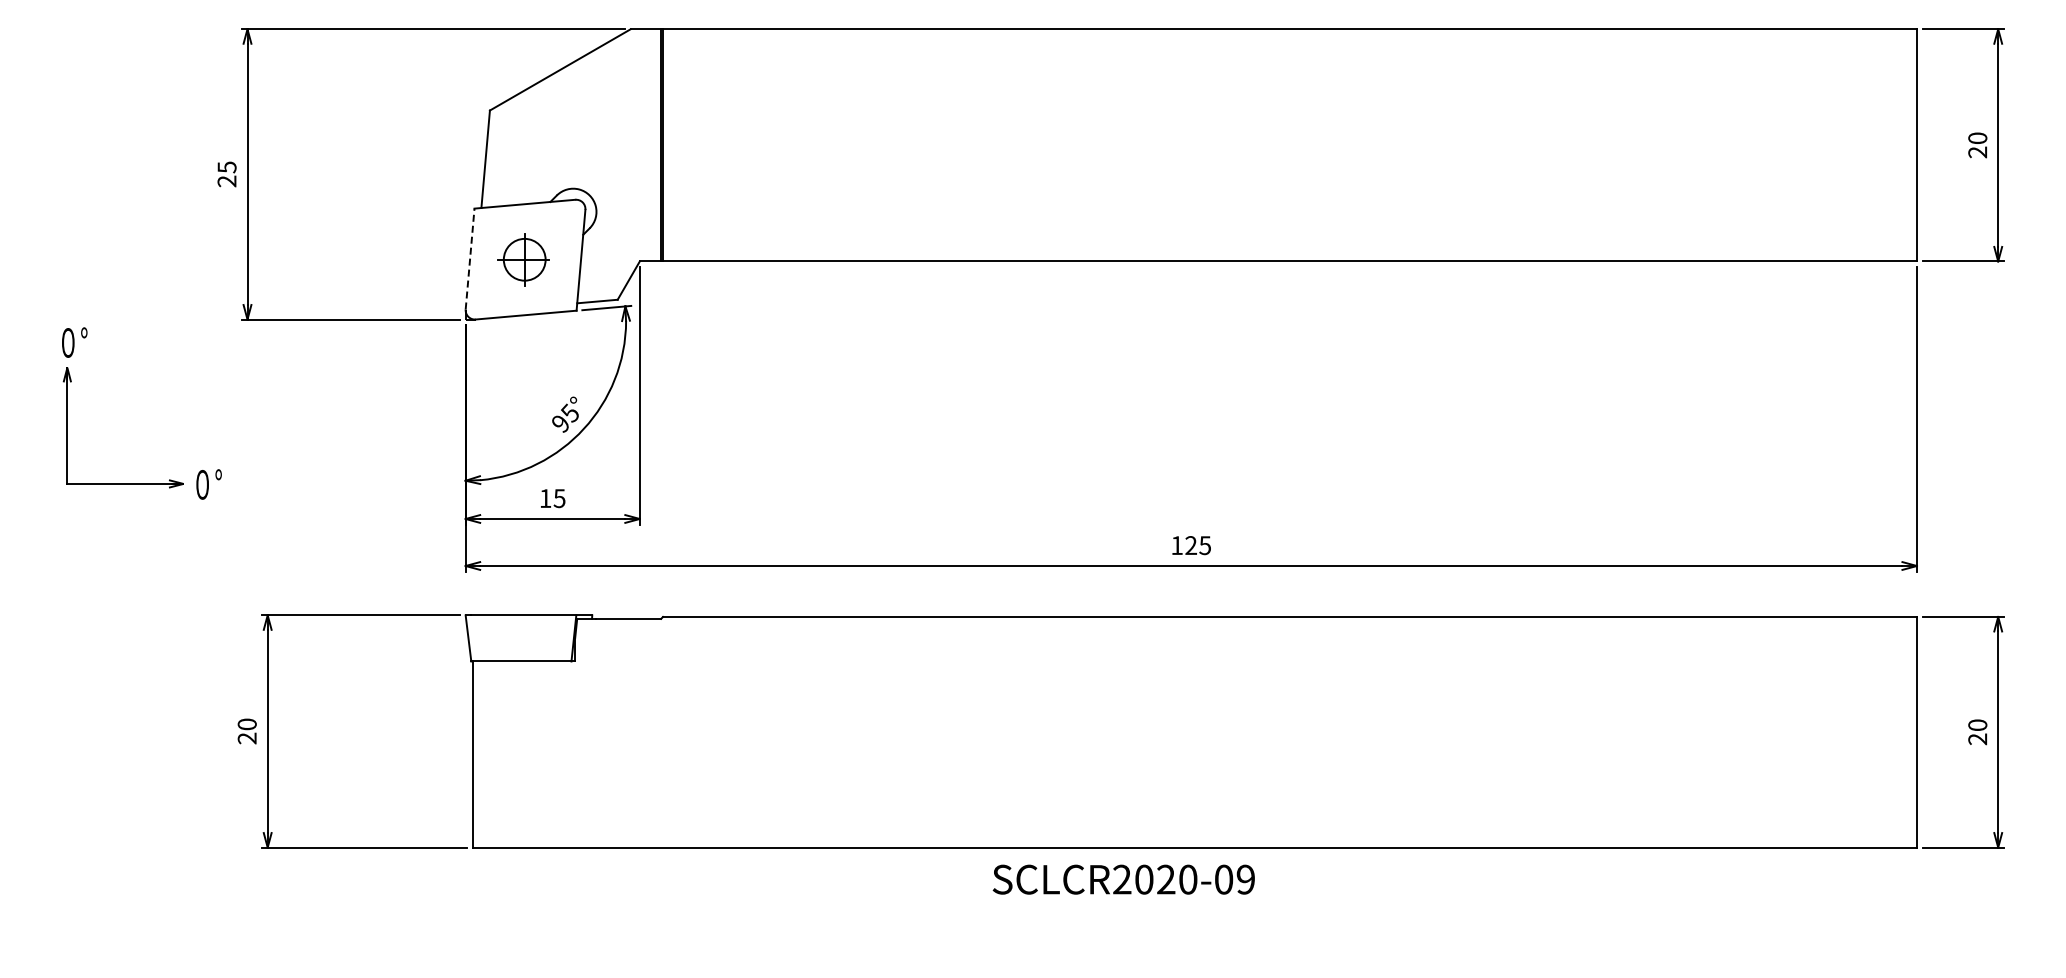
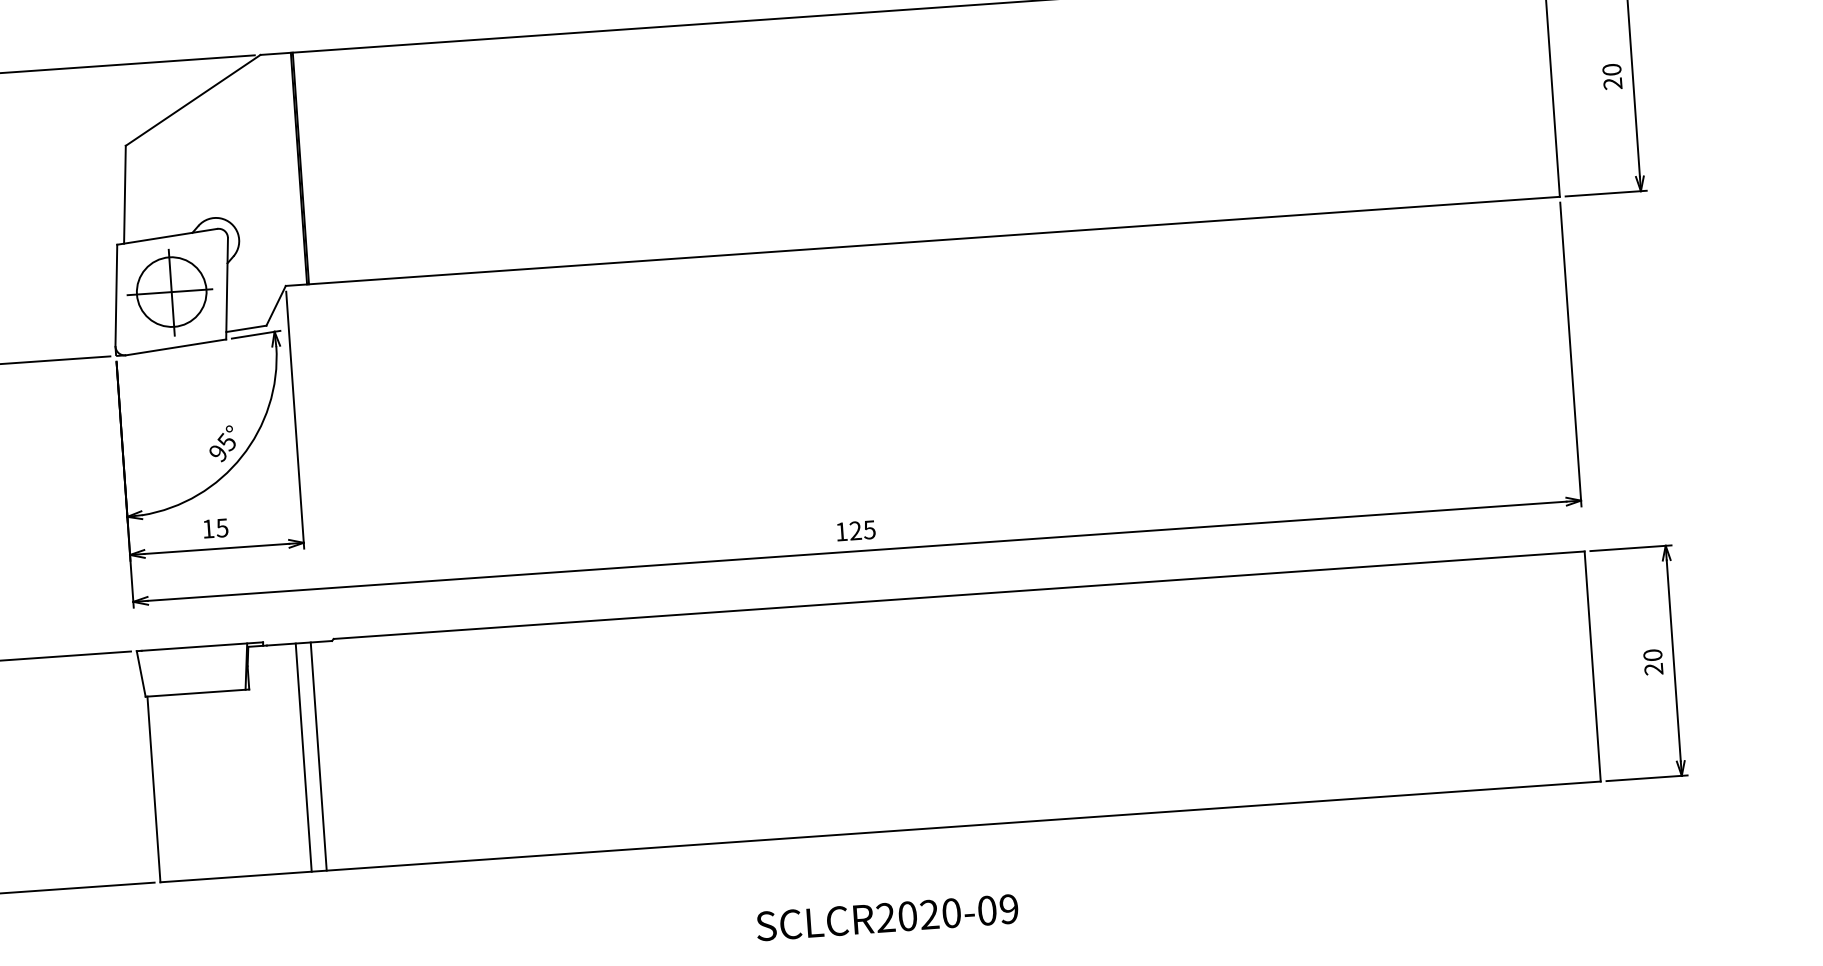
line: (470, 259) -> (116, 295), dashed -> solid
part: (523, 259) -> (169, 292), size x1.67
line: (624, 732) -> (303, 756), added
line: (639, 732) -> (318, 755), added
text: (1123, 879) -> (887, 917), moved

